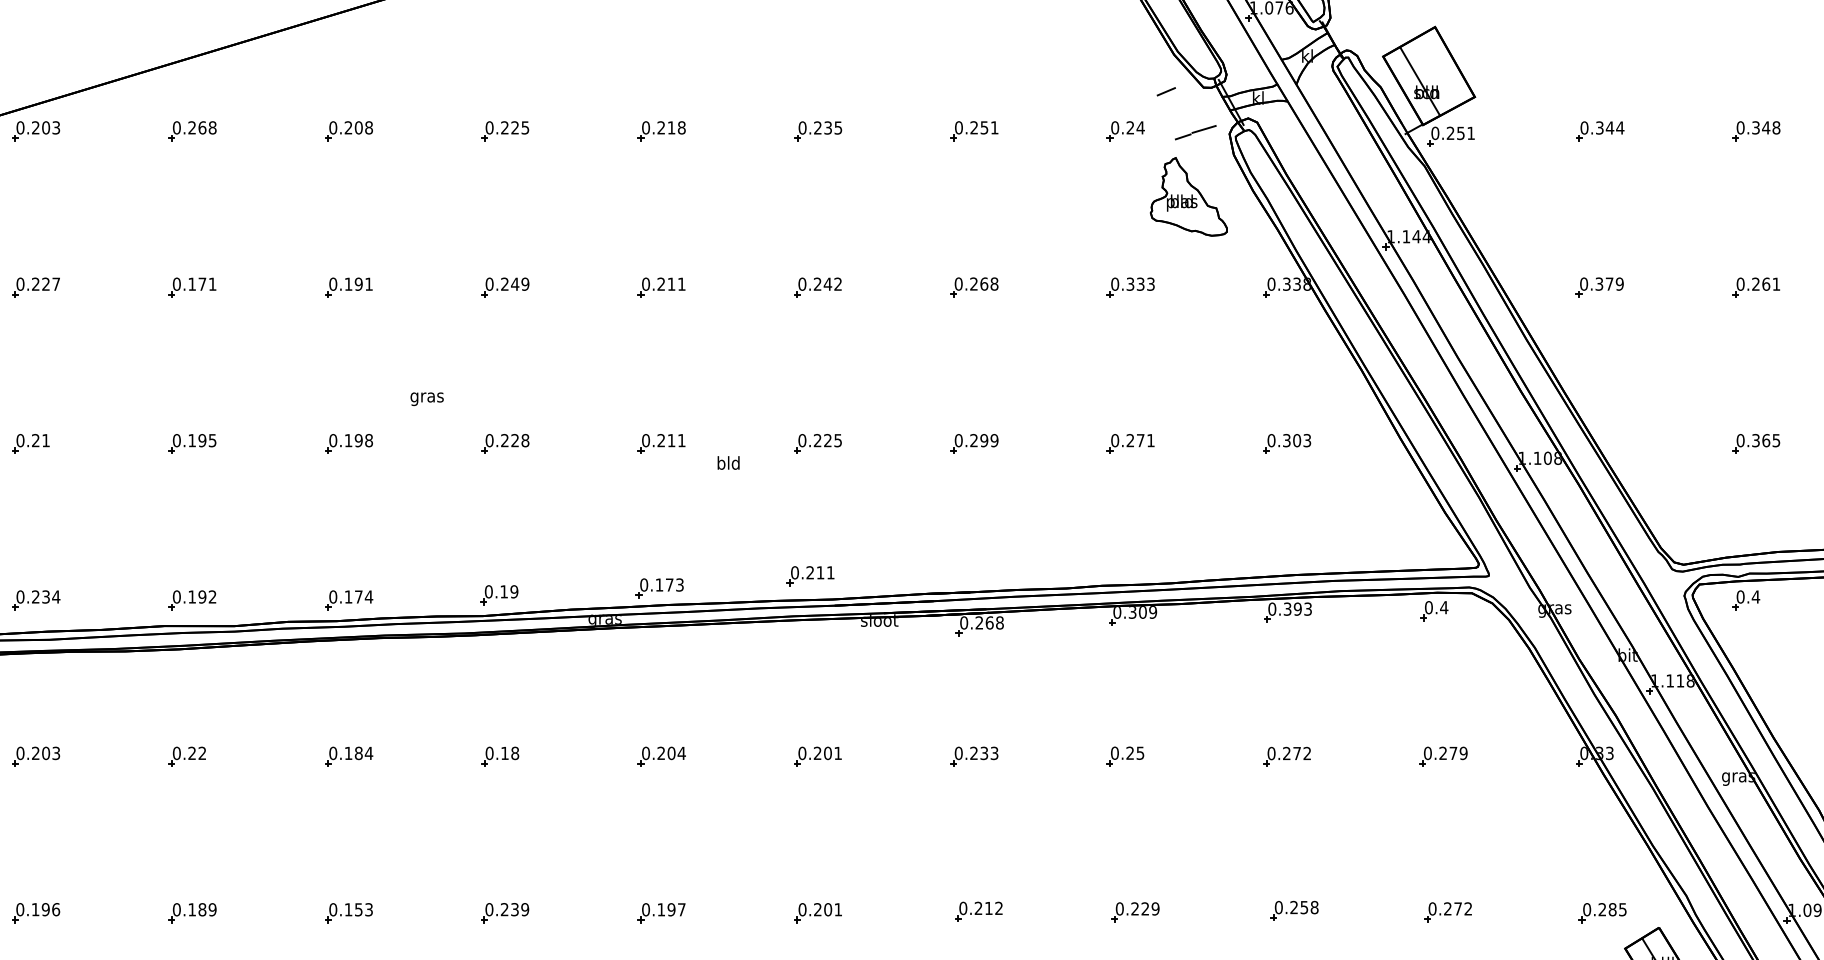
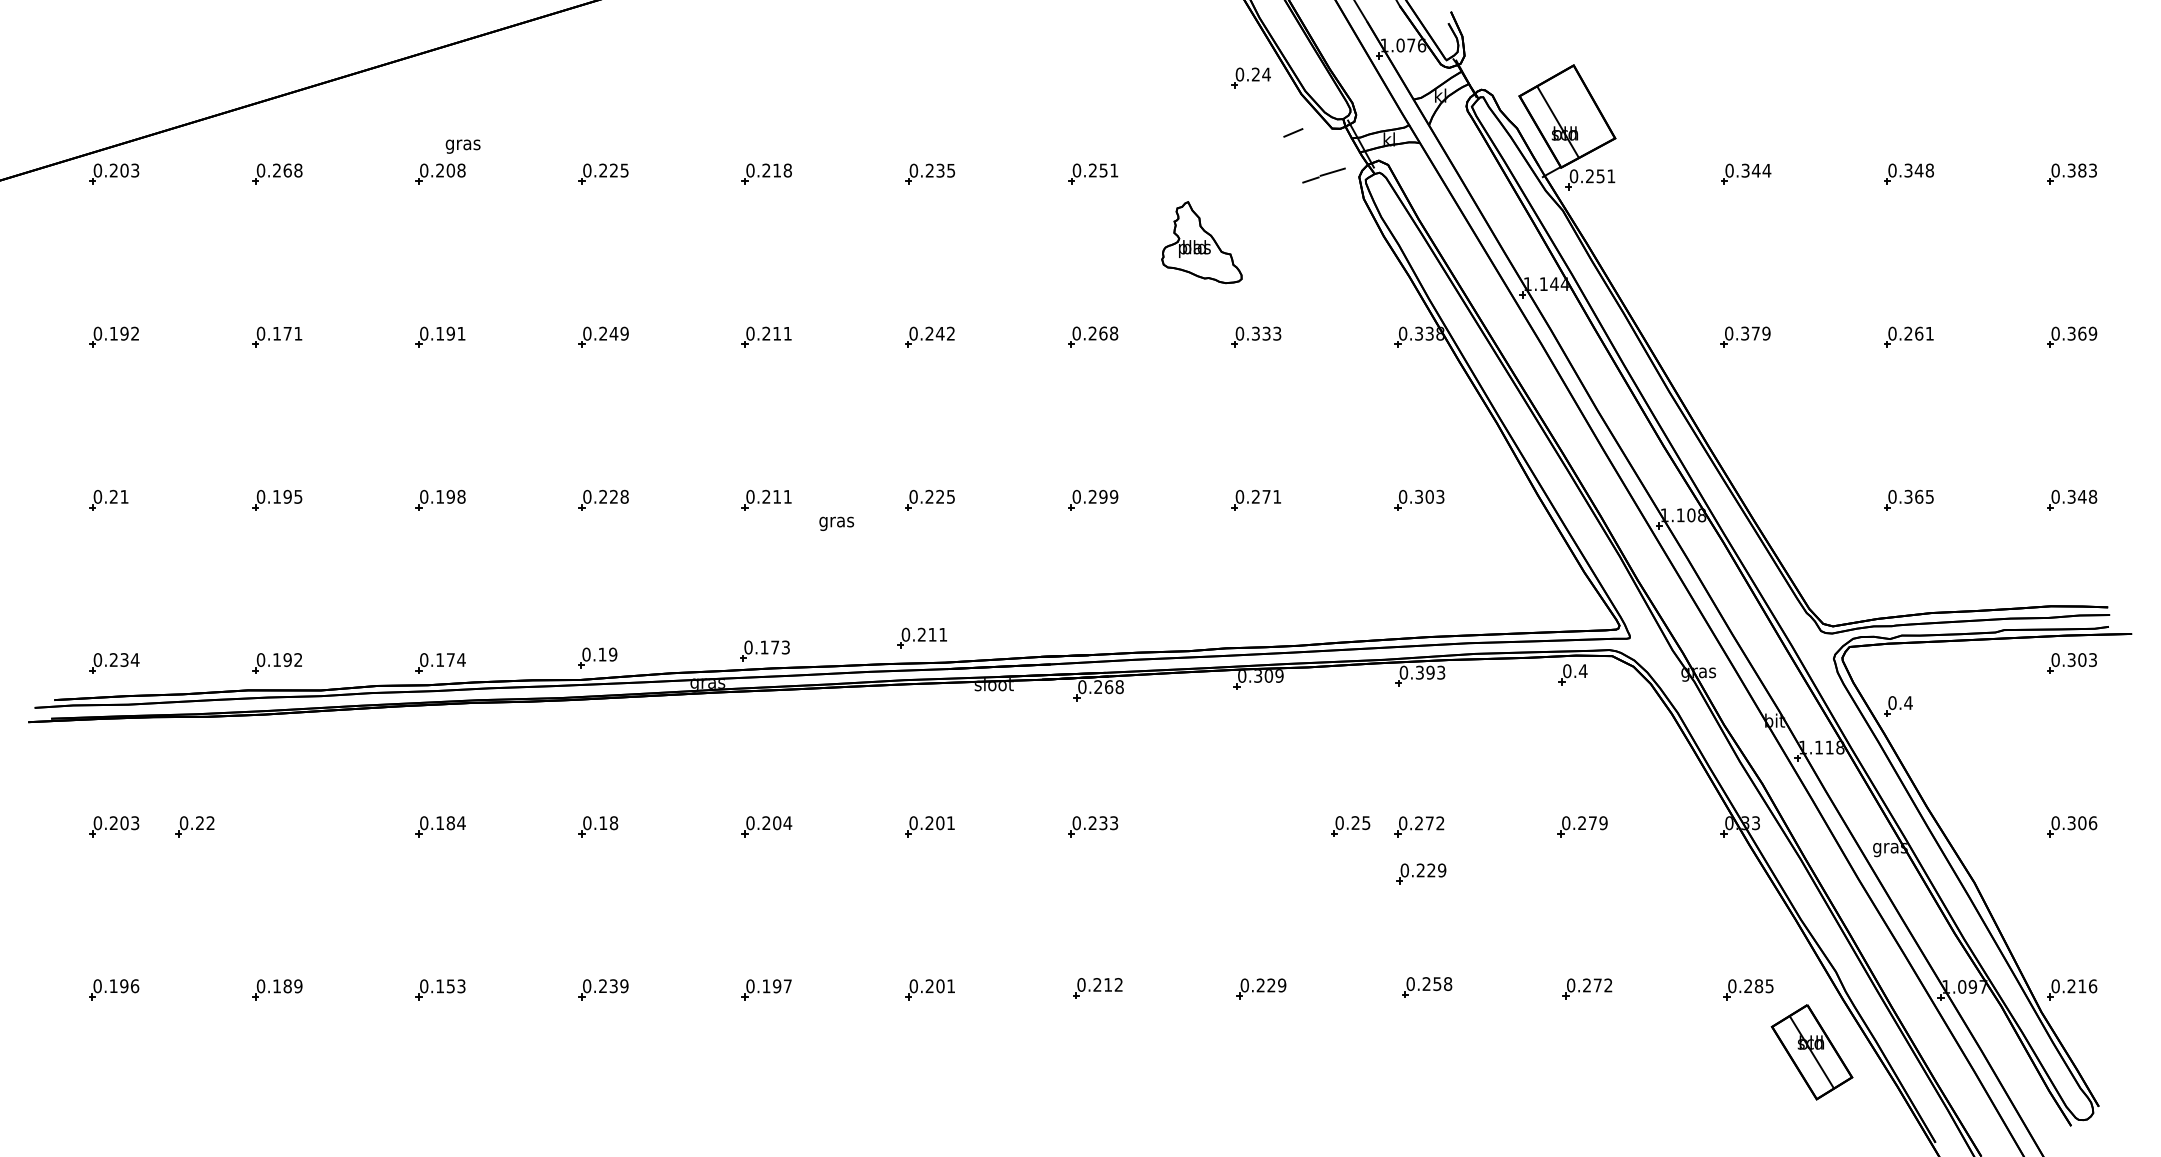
part: (1125, 130) -> (1250, 77), moved
part: (1188, 196) -> (1201, 242), moved
text: (46, 284) -> (124, 333), 0.227 -> 0.192
text: (426, 399) -> (462, 146), moved
text: (728, 464) -> (836, 521), bld -> gras
part: (1746, 600) -> (1898, 706), moved
part: (186, 756) -> (194, 826), moved
part: (1125, 756) -> (1350, 826), moved
part: (1289, 801) -> (1421, 873), added

